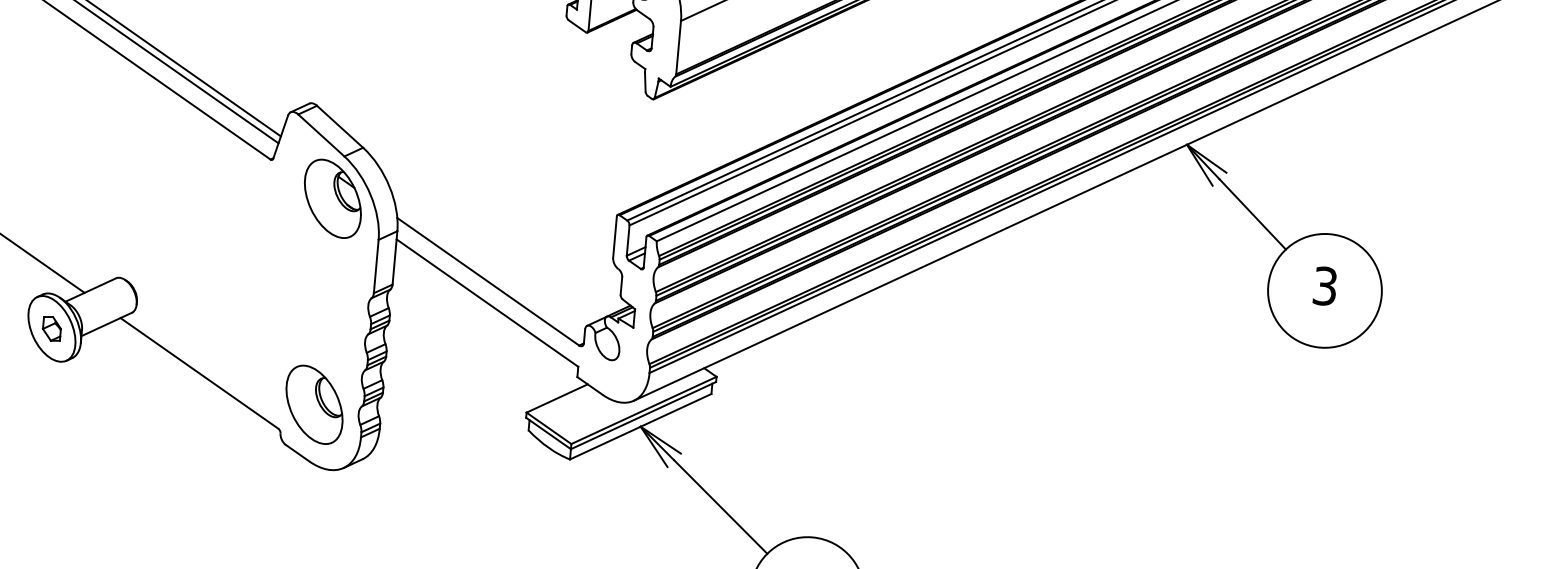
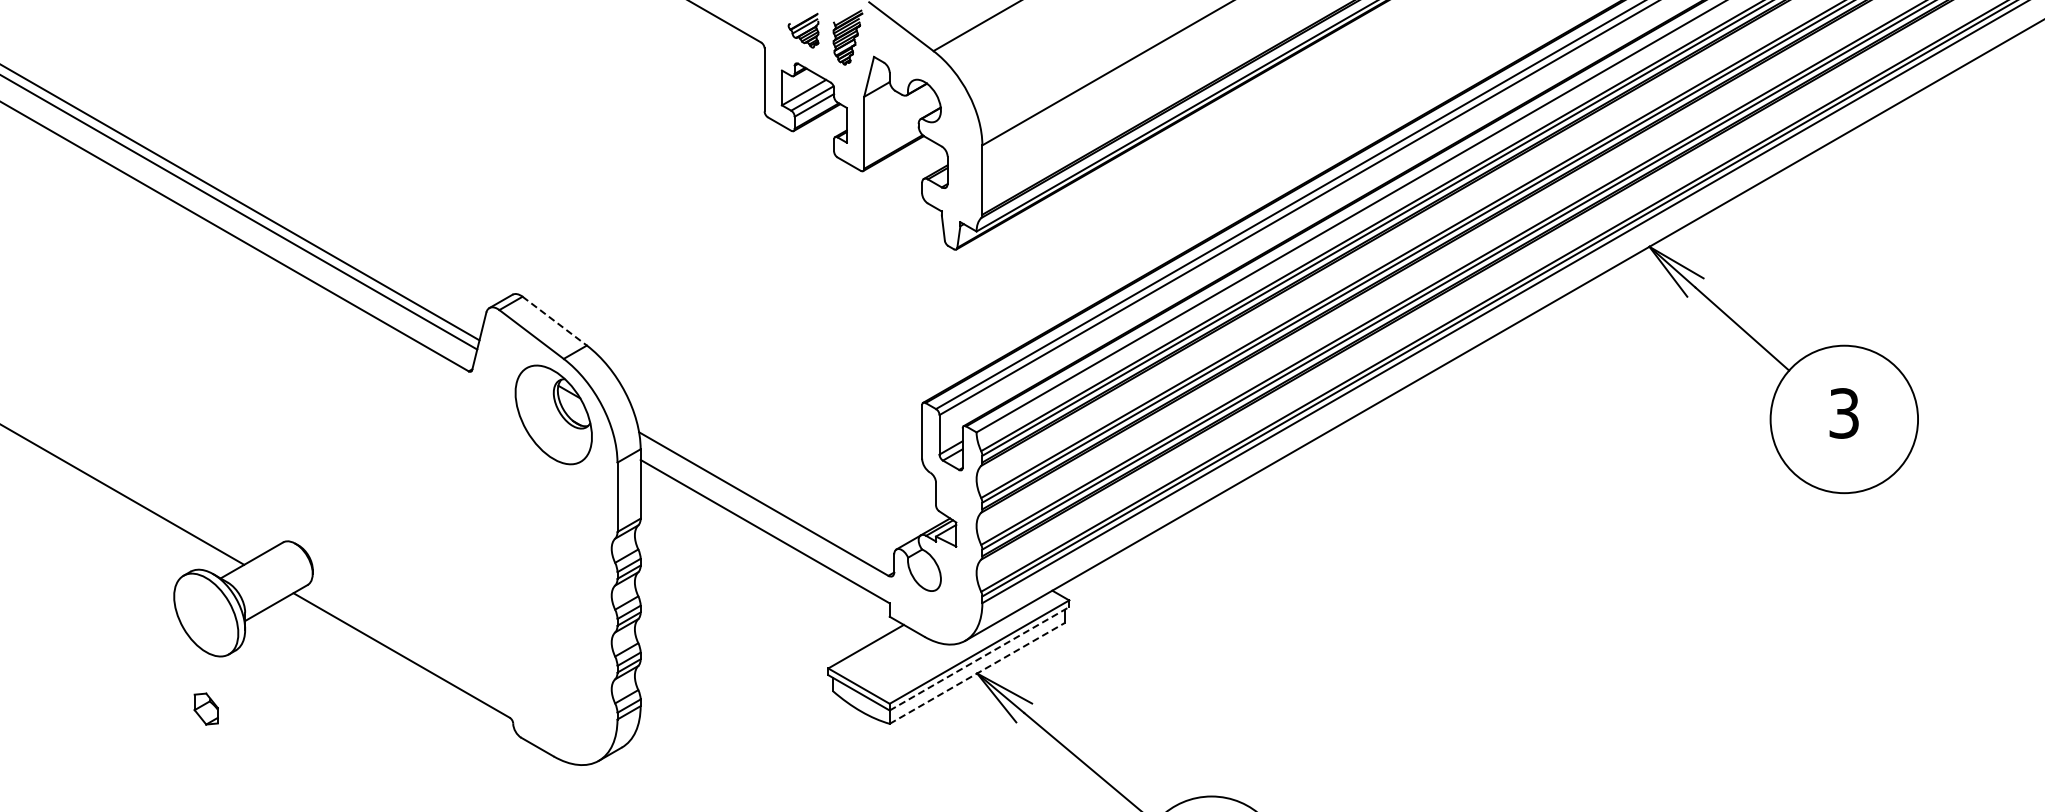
line: (340, 127) -> (555, 321), solid -> dashed
part: (51, 328) -> (205, 708), moved
part: (314, 404) -> (553, 682), removed
line: (643, 415) -> (979, 658), solid -> dashed
line: (640, 426) -> (977, 673), solid -> dashed

